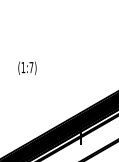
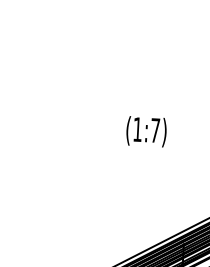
text: (27, 67) -> (146, 129), moved

